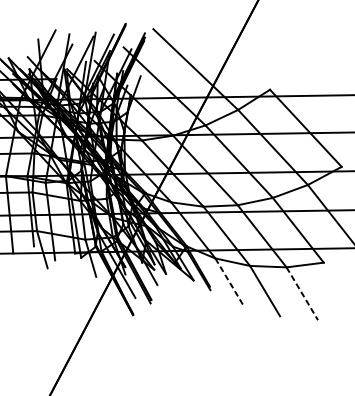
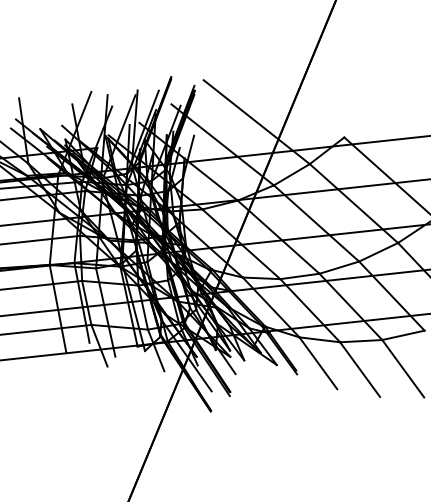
line: (229, 282) -> (318, 363), dashed -> solid
line: (302, 293) -> (403, 368), dashed -> solid

